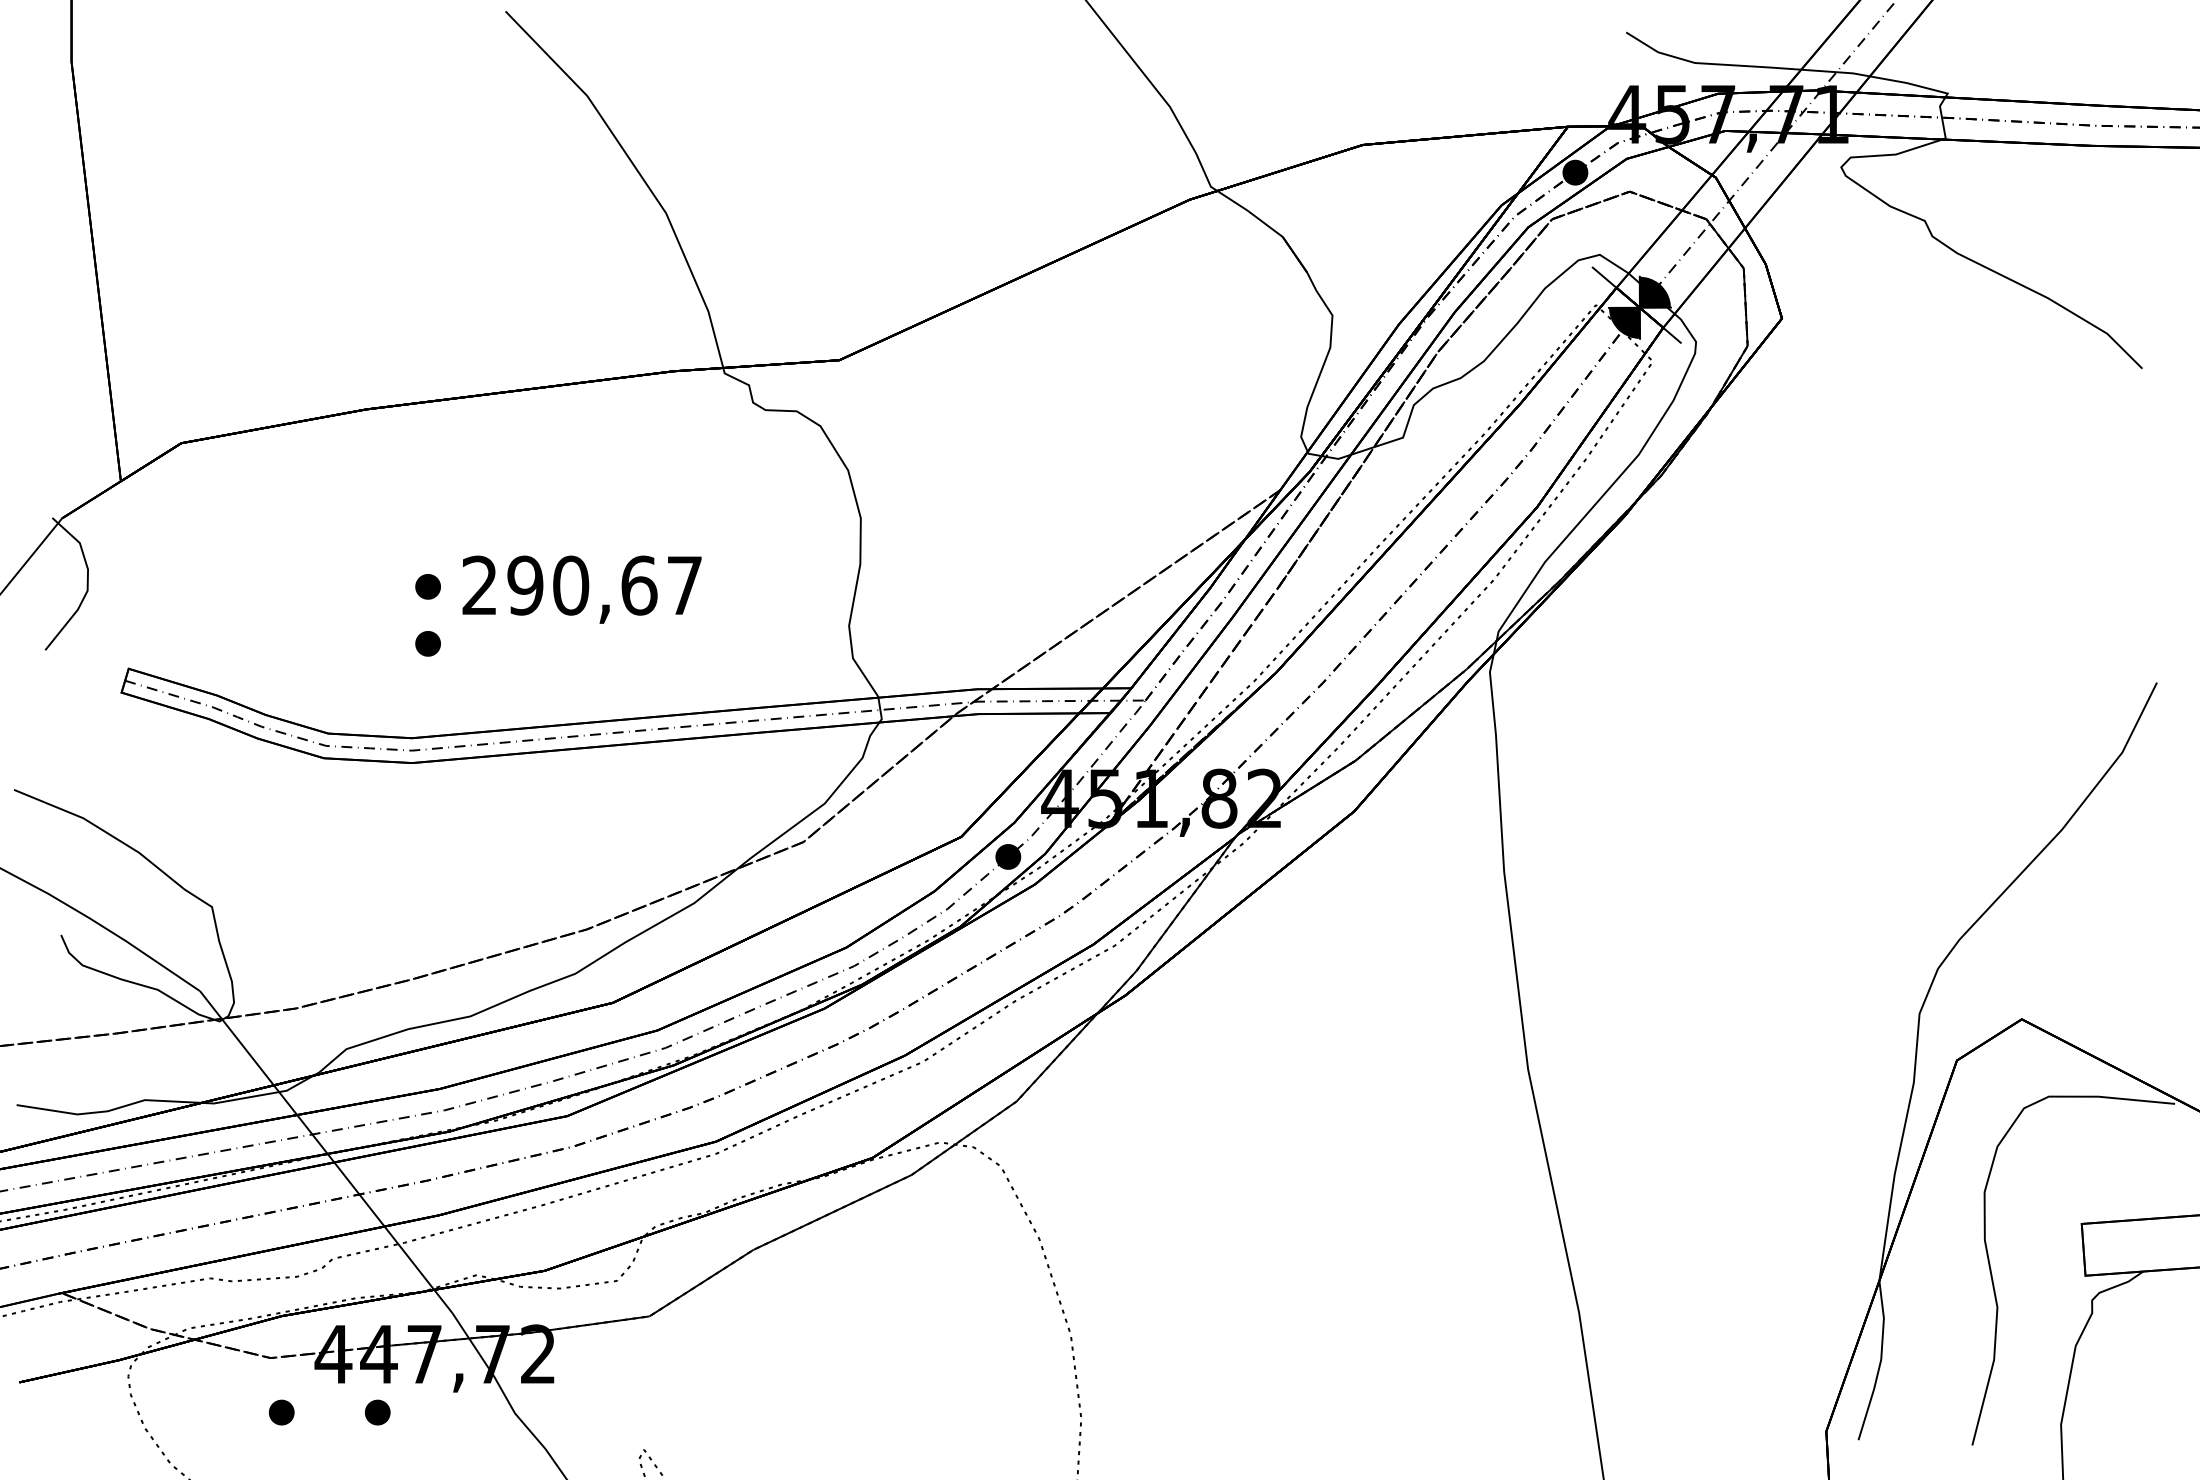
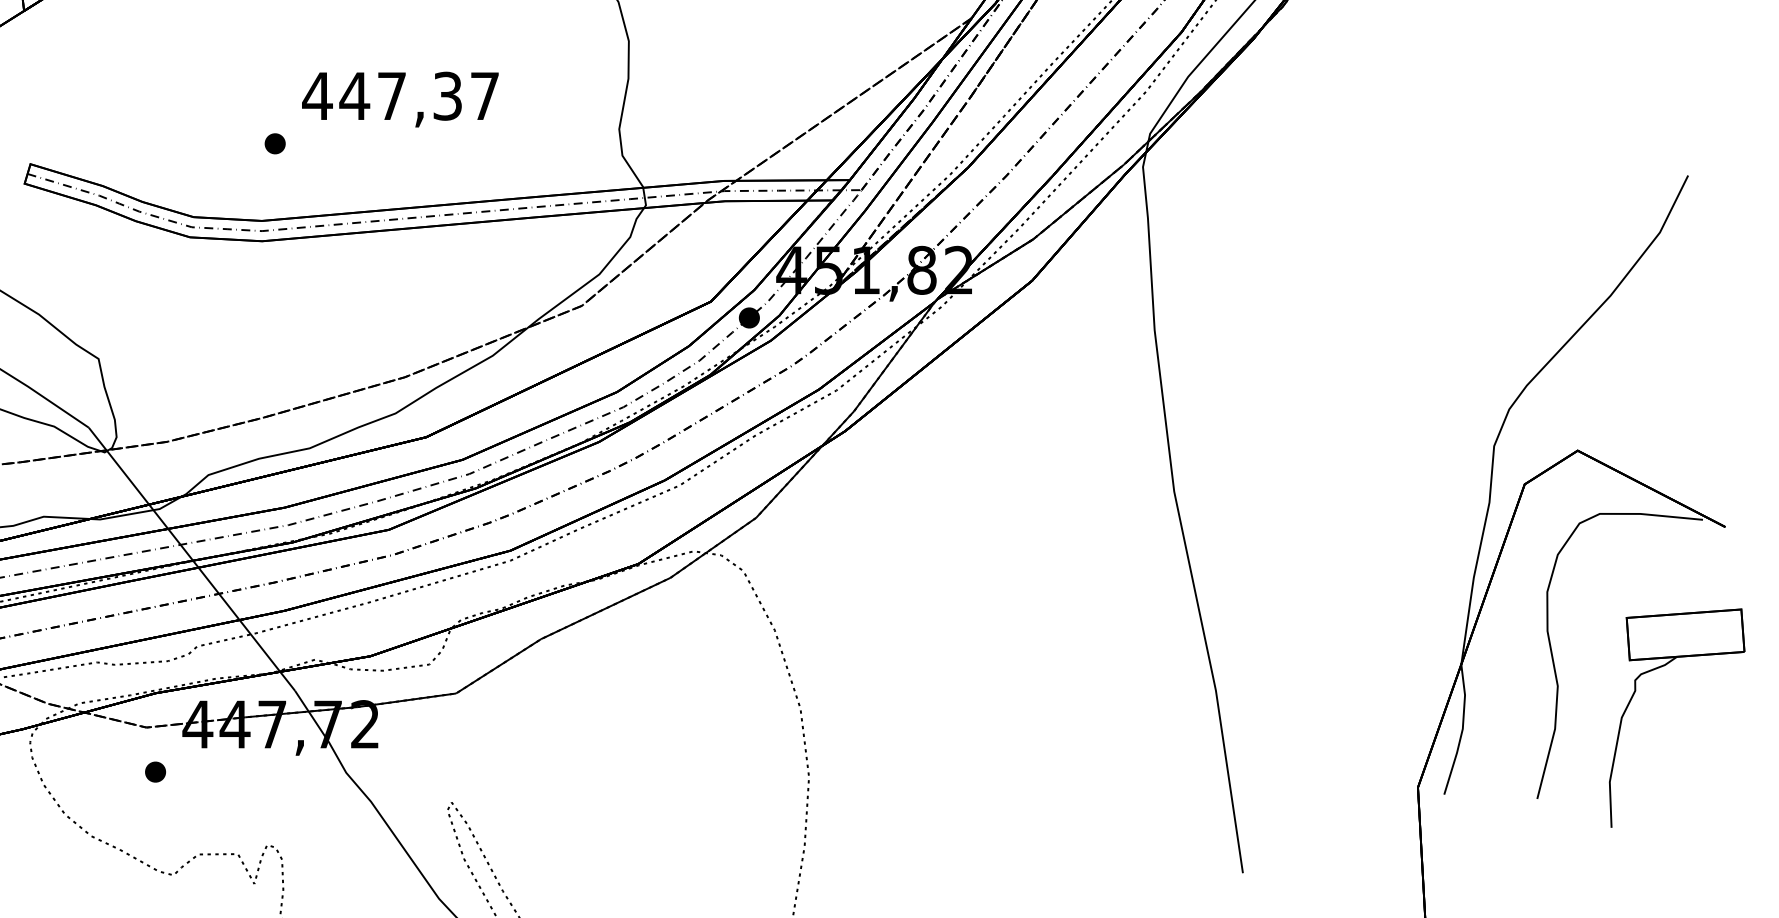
text: (558, 585) -> (381, 96), 290,67 -> 447,37
part: (427, 586) -> (274, 96), removed
part: (377, 1412) -> (233, 772), removed

